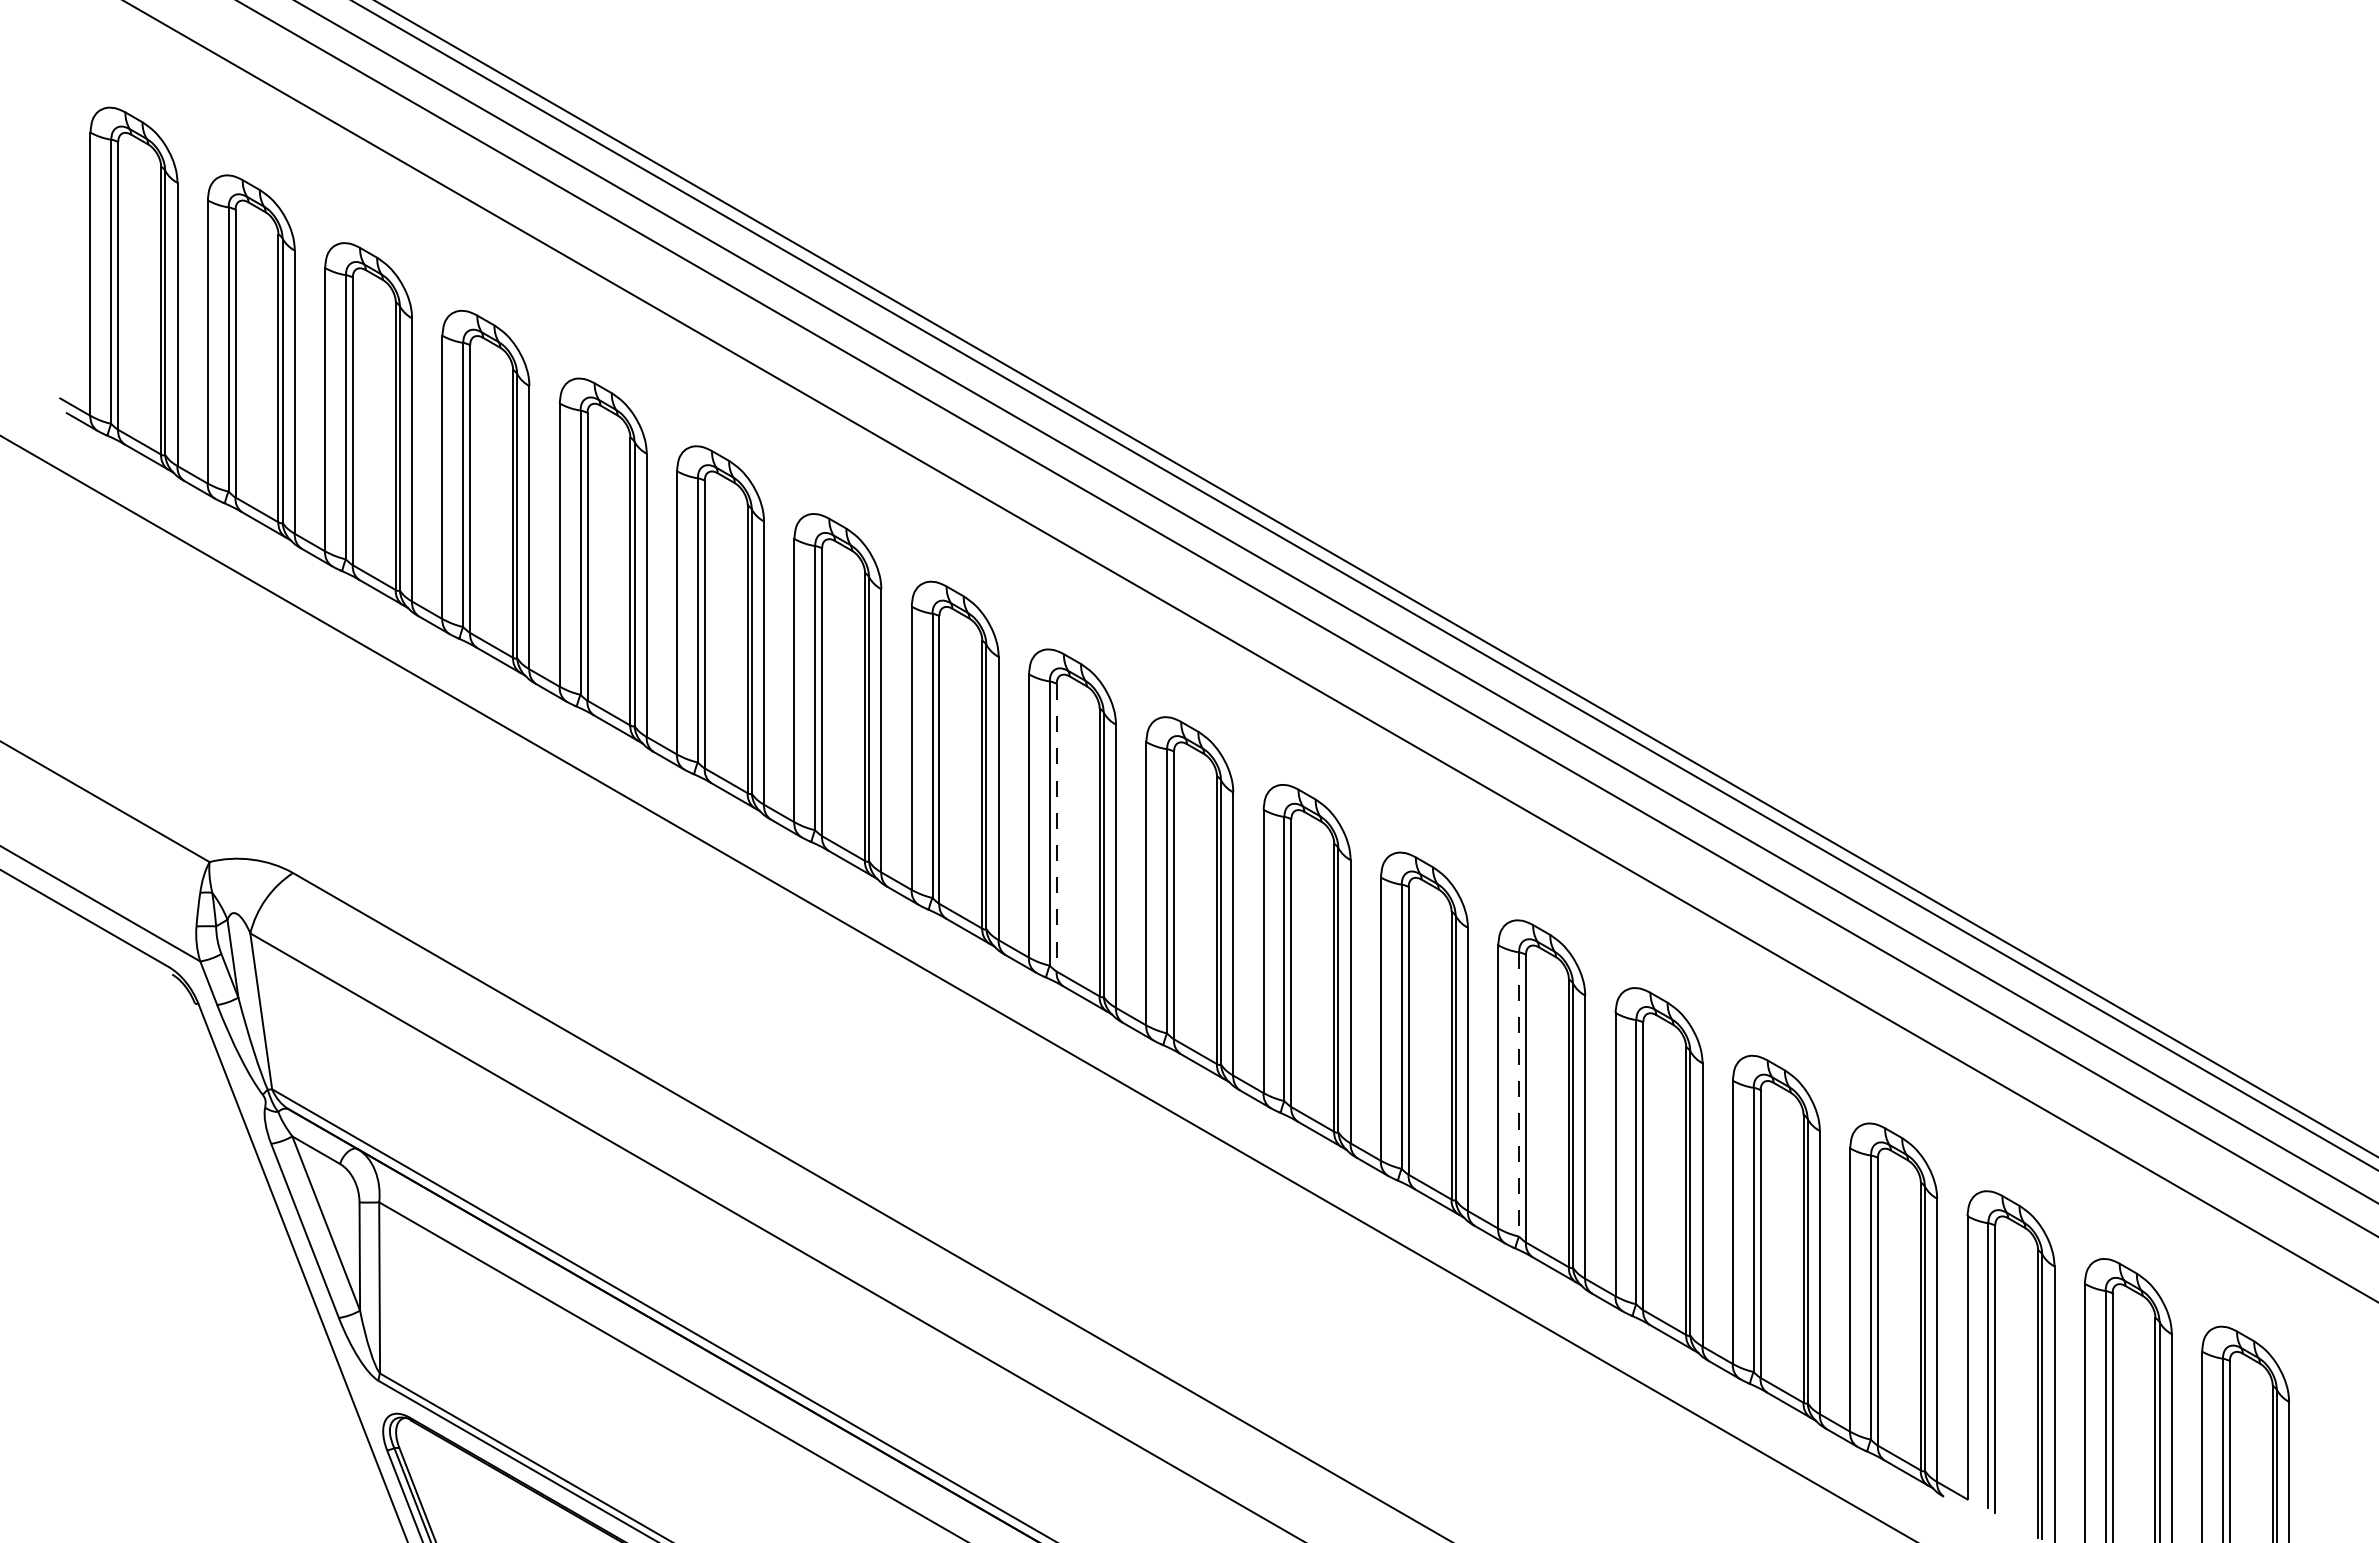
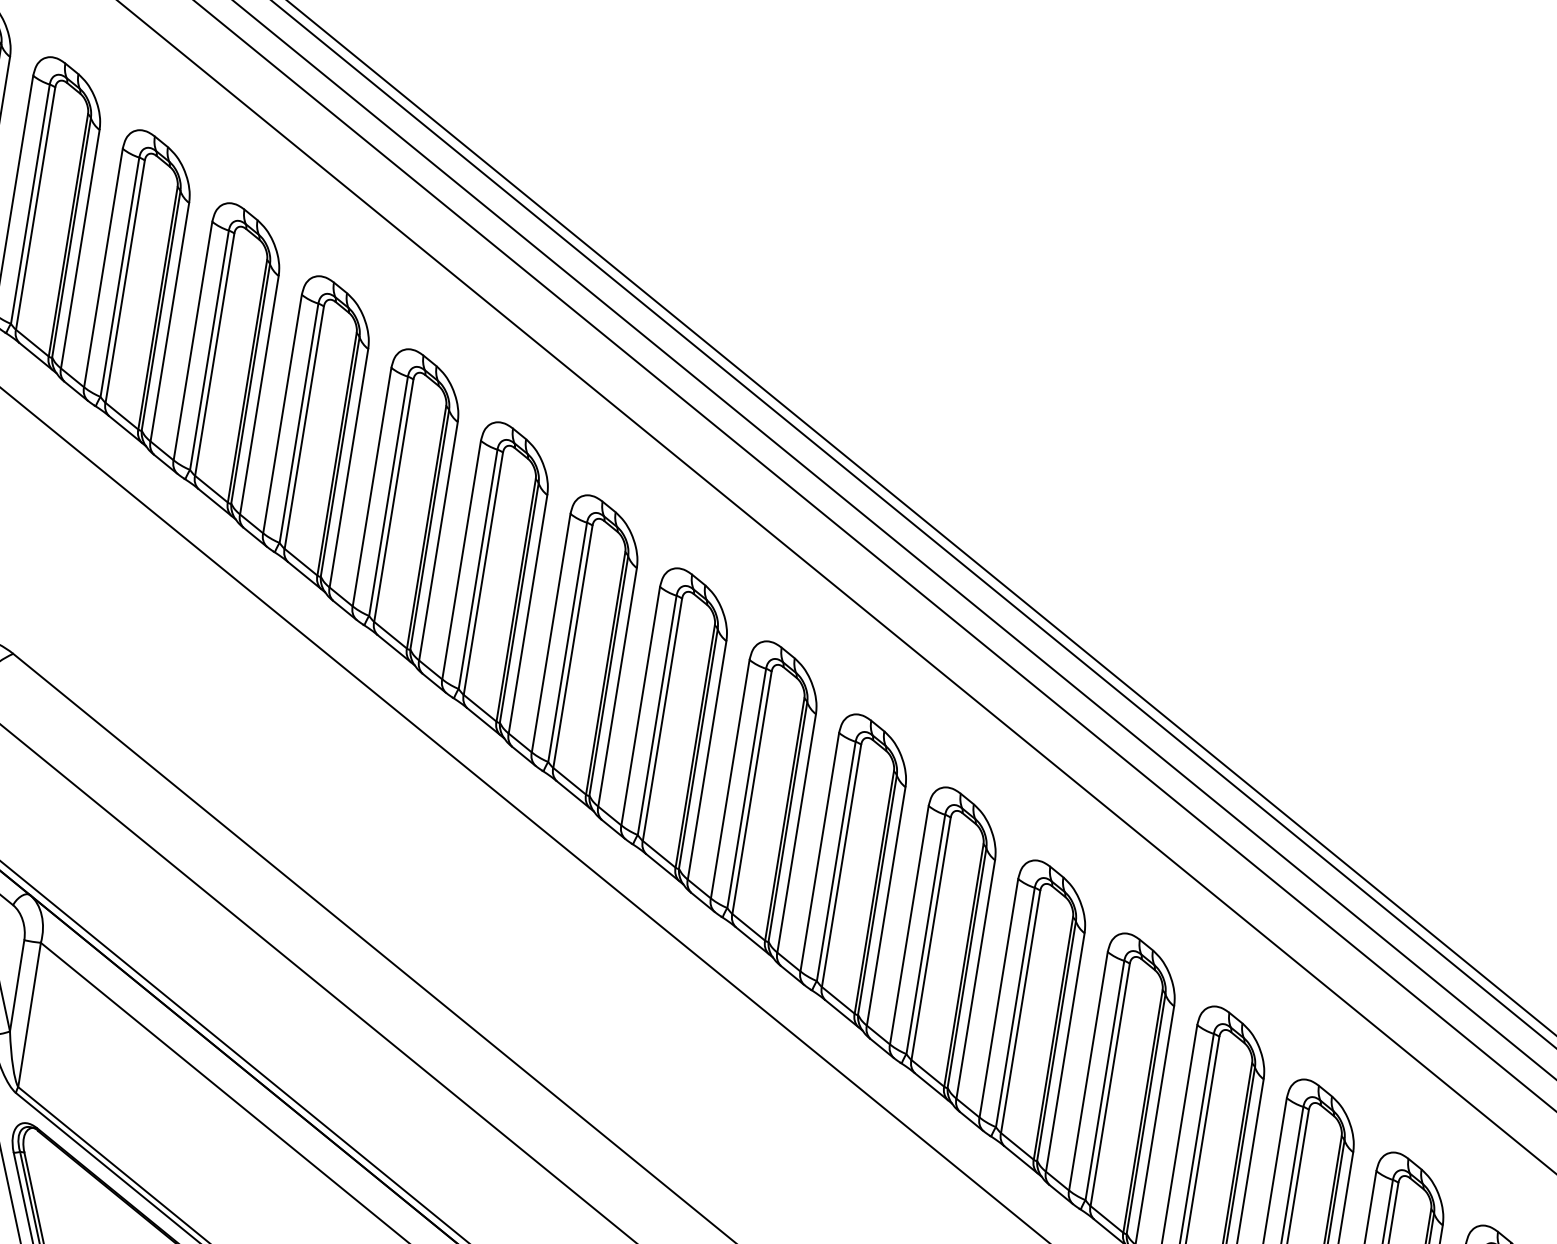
line: (1056, 827) -> (662, 719), dashed -> solid
line: (1519, 1095) -> (1015, 1008), dashed -> solid

